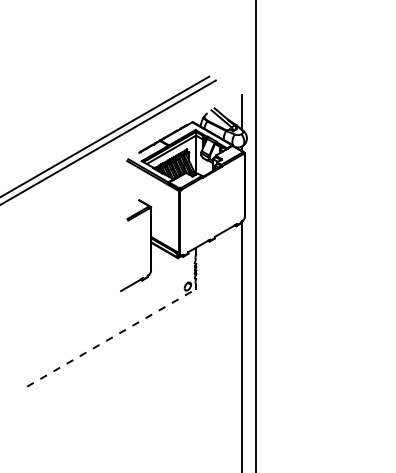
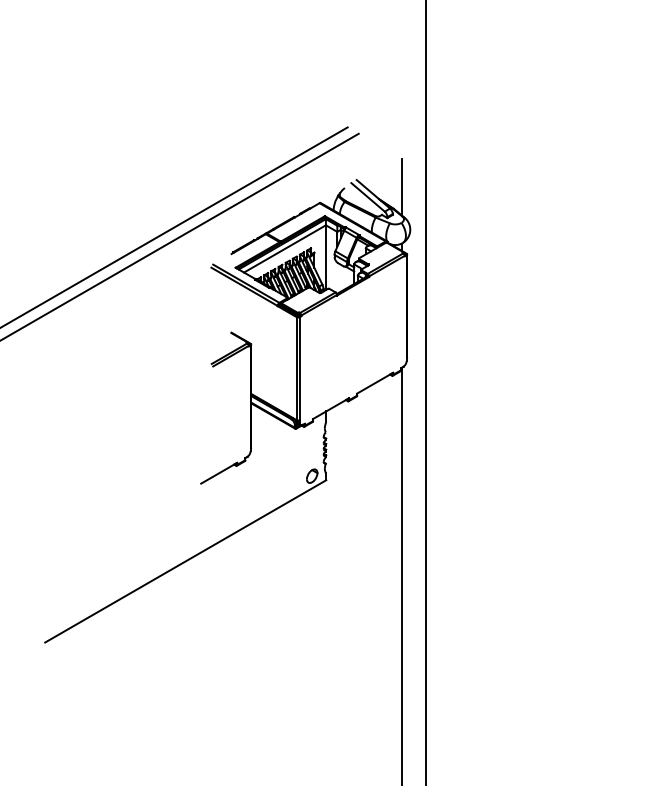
line: (111, 337) -> (185, 560), dashed -> solid

